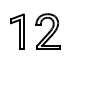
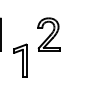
part: (17, 31) -> (20, 60), moved

